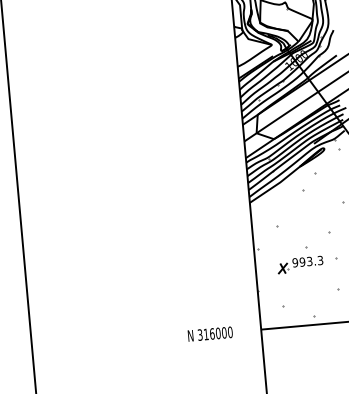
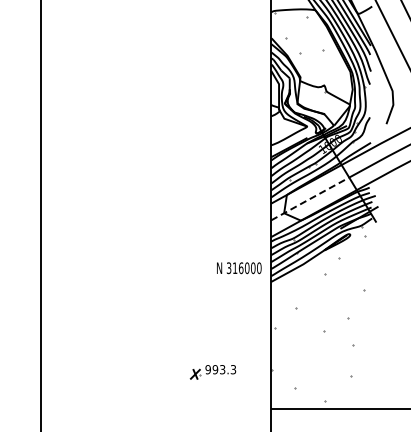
line: (281, 116) -> (310, 198), solid -> dashed
part: (299, 265) -> (212, 372), moved
text: (210, 334) -> (239, 268), moved

